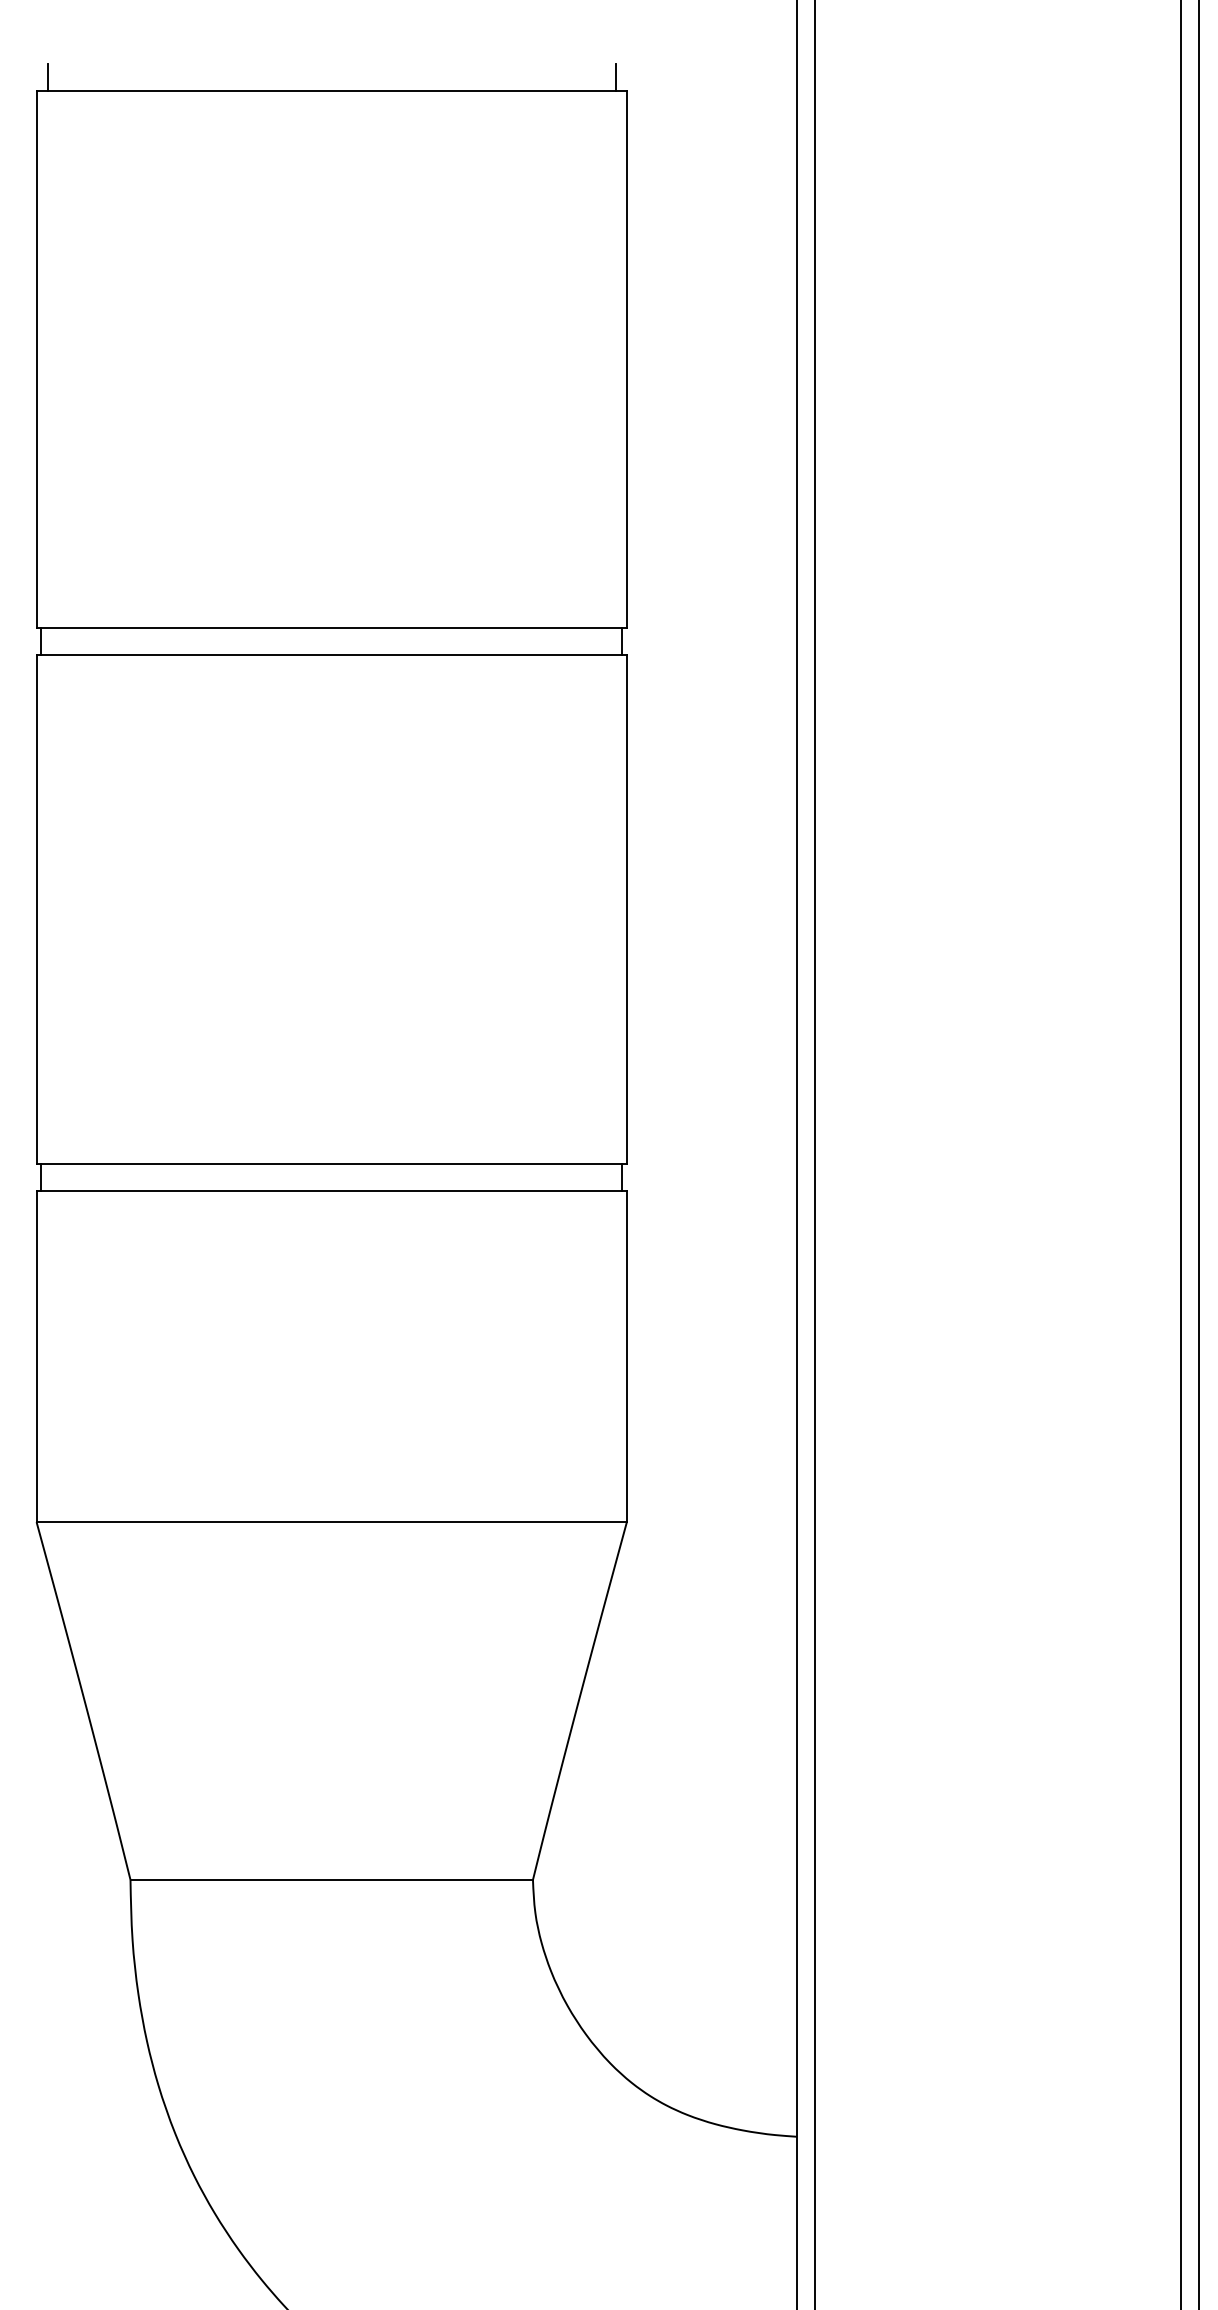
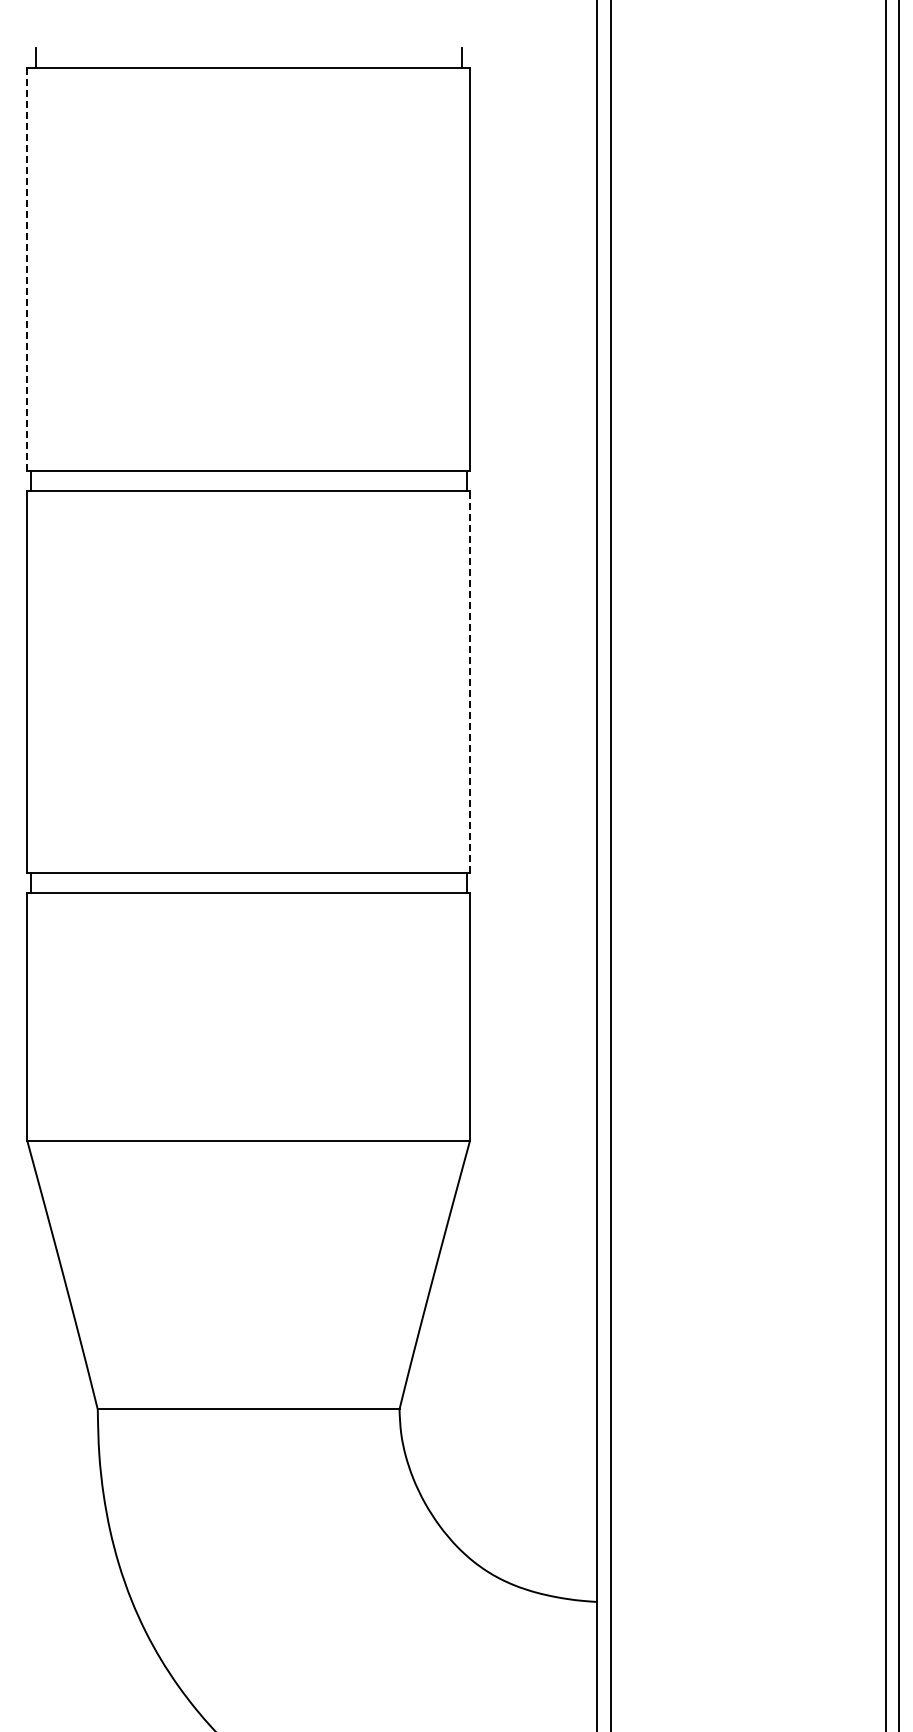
line: (36, 360) -> (27, 270), solid -> dashed
line: (626, 908) -> (469, 681), solid -> dashed

